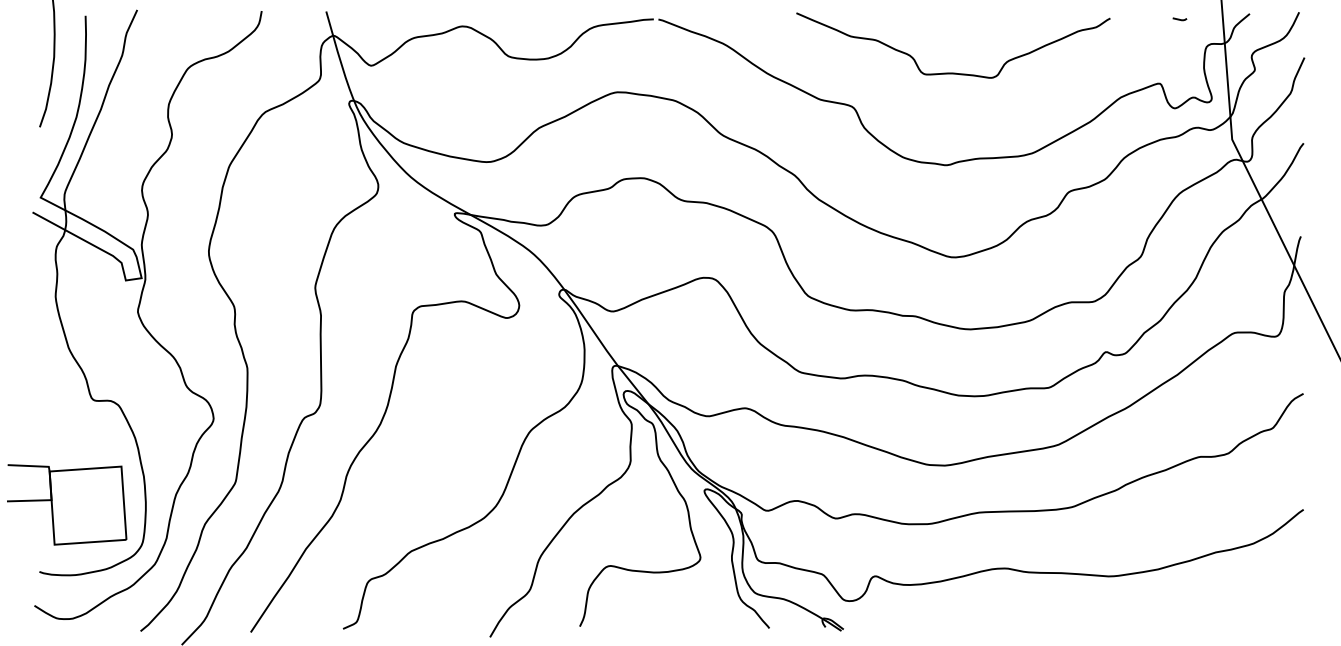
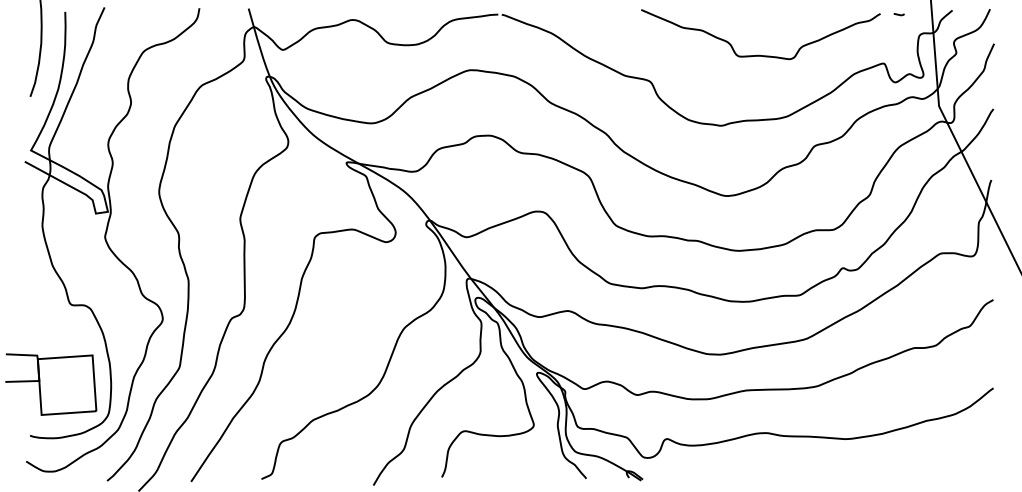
curve: (953, 72) -> (760, 55), moved

